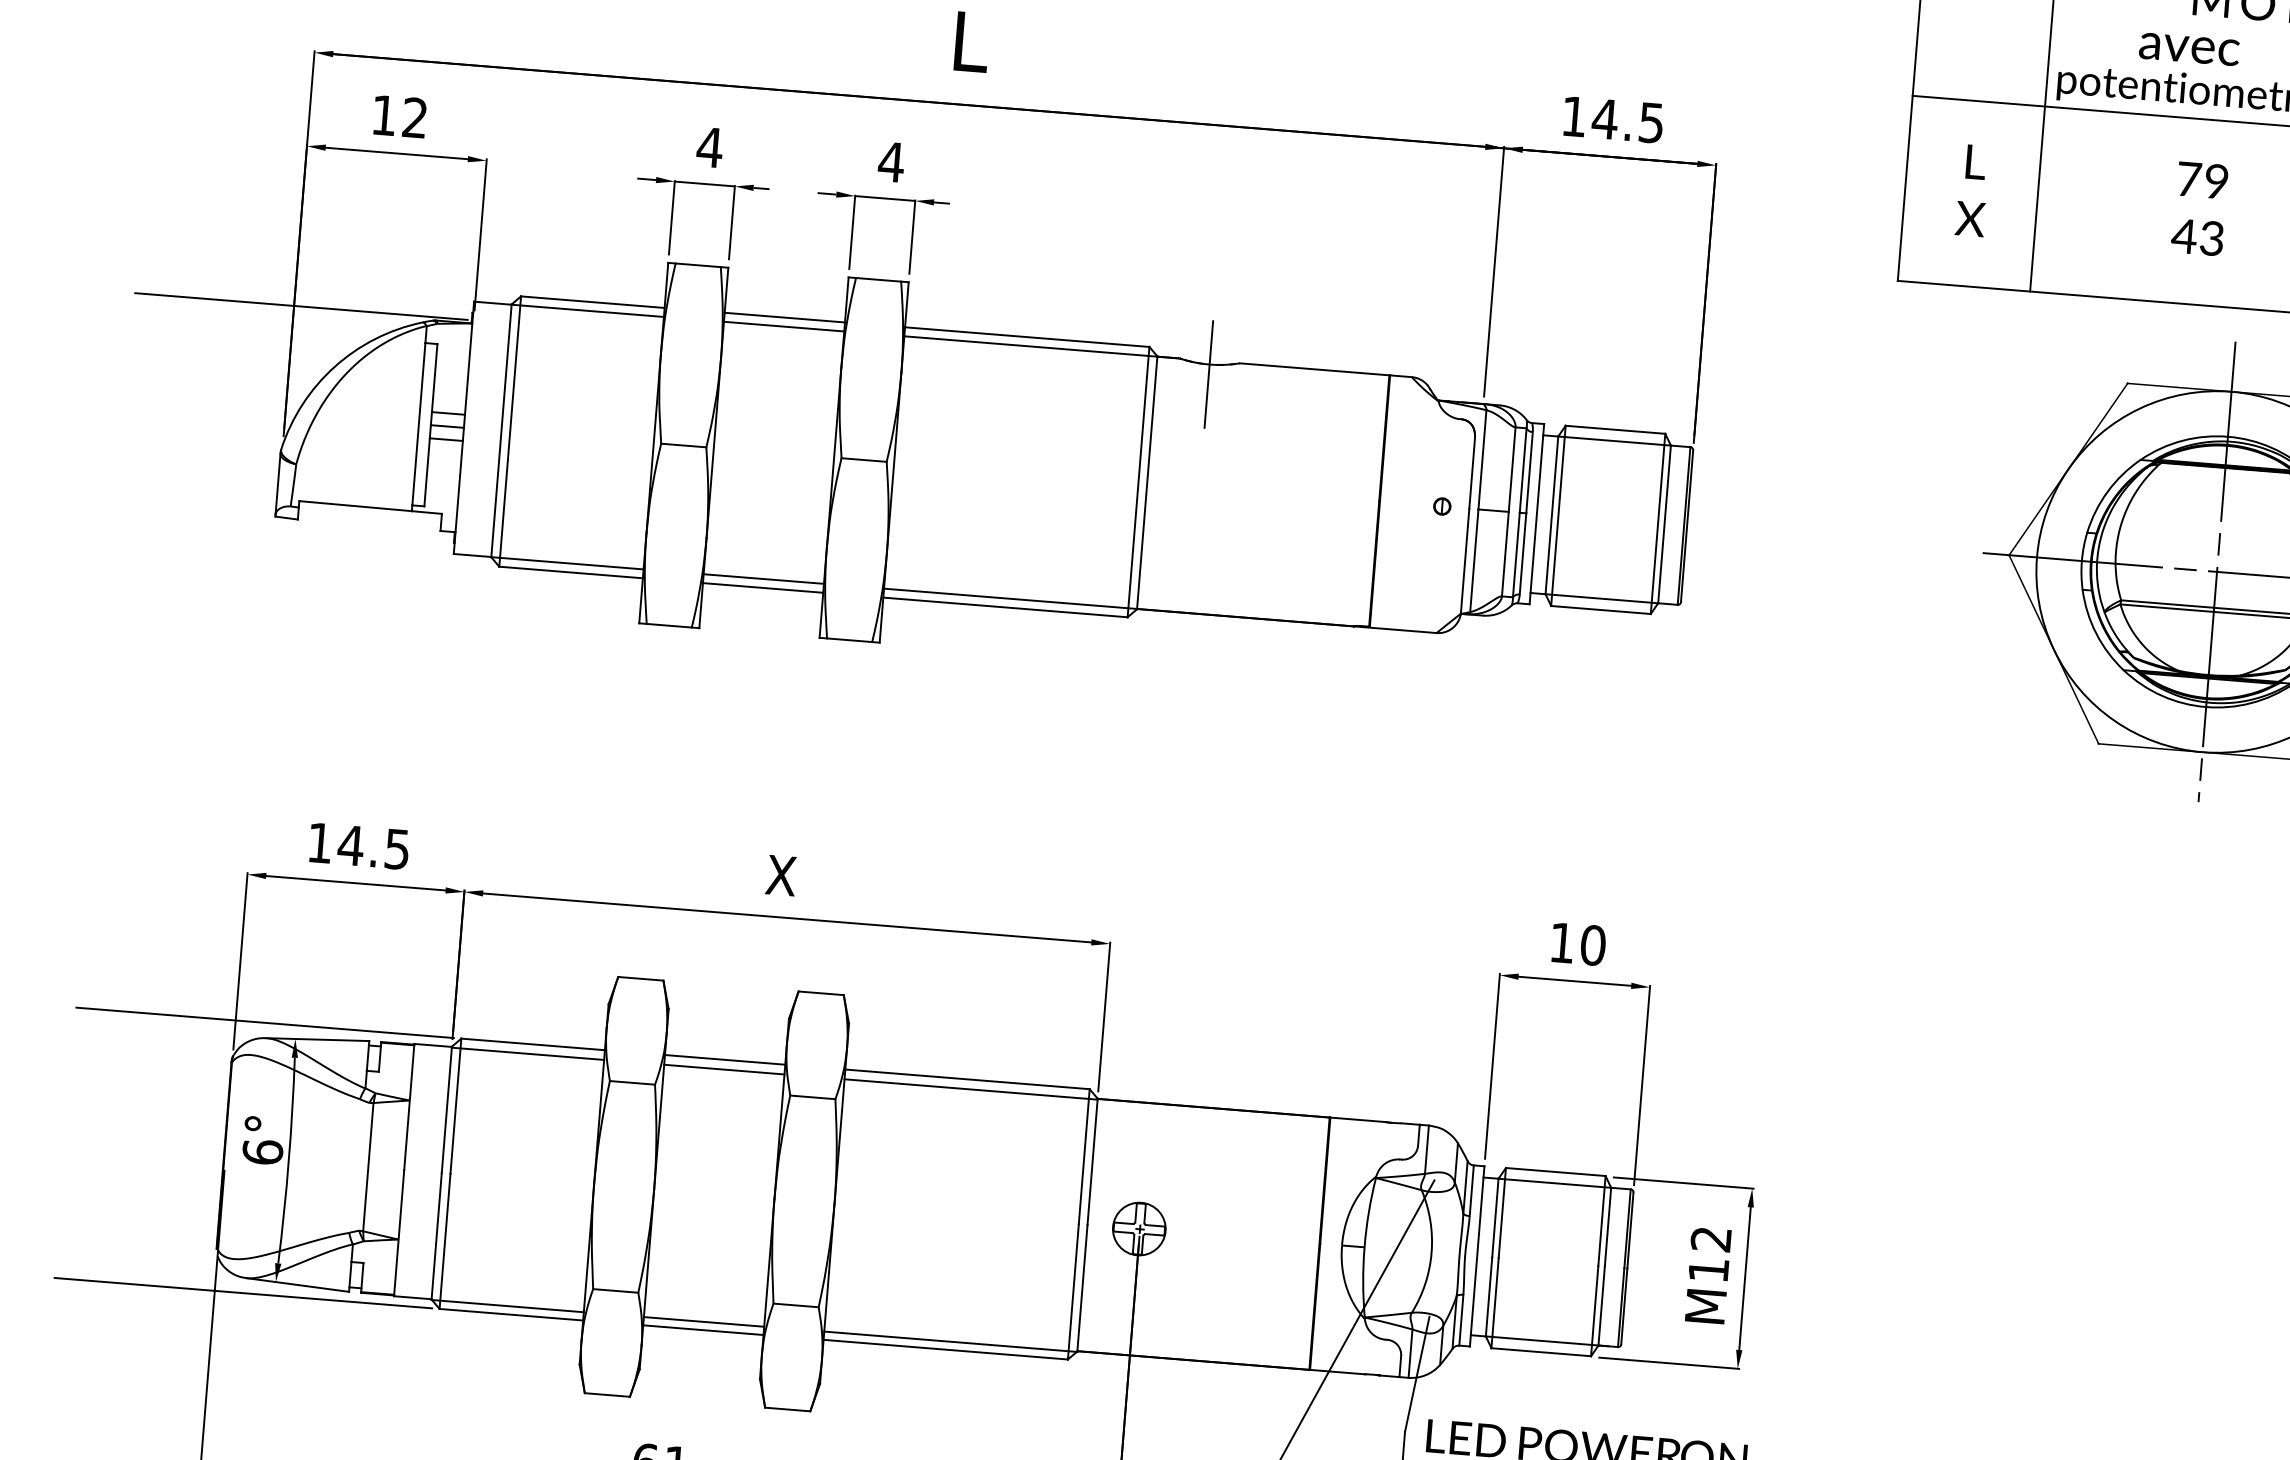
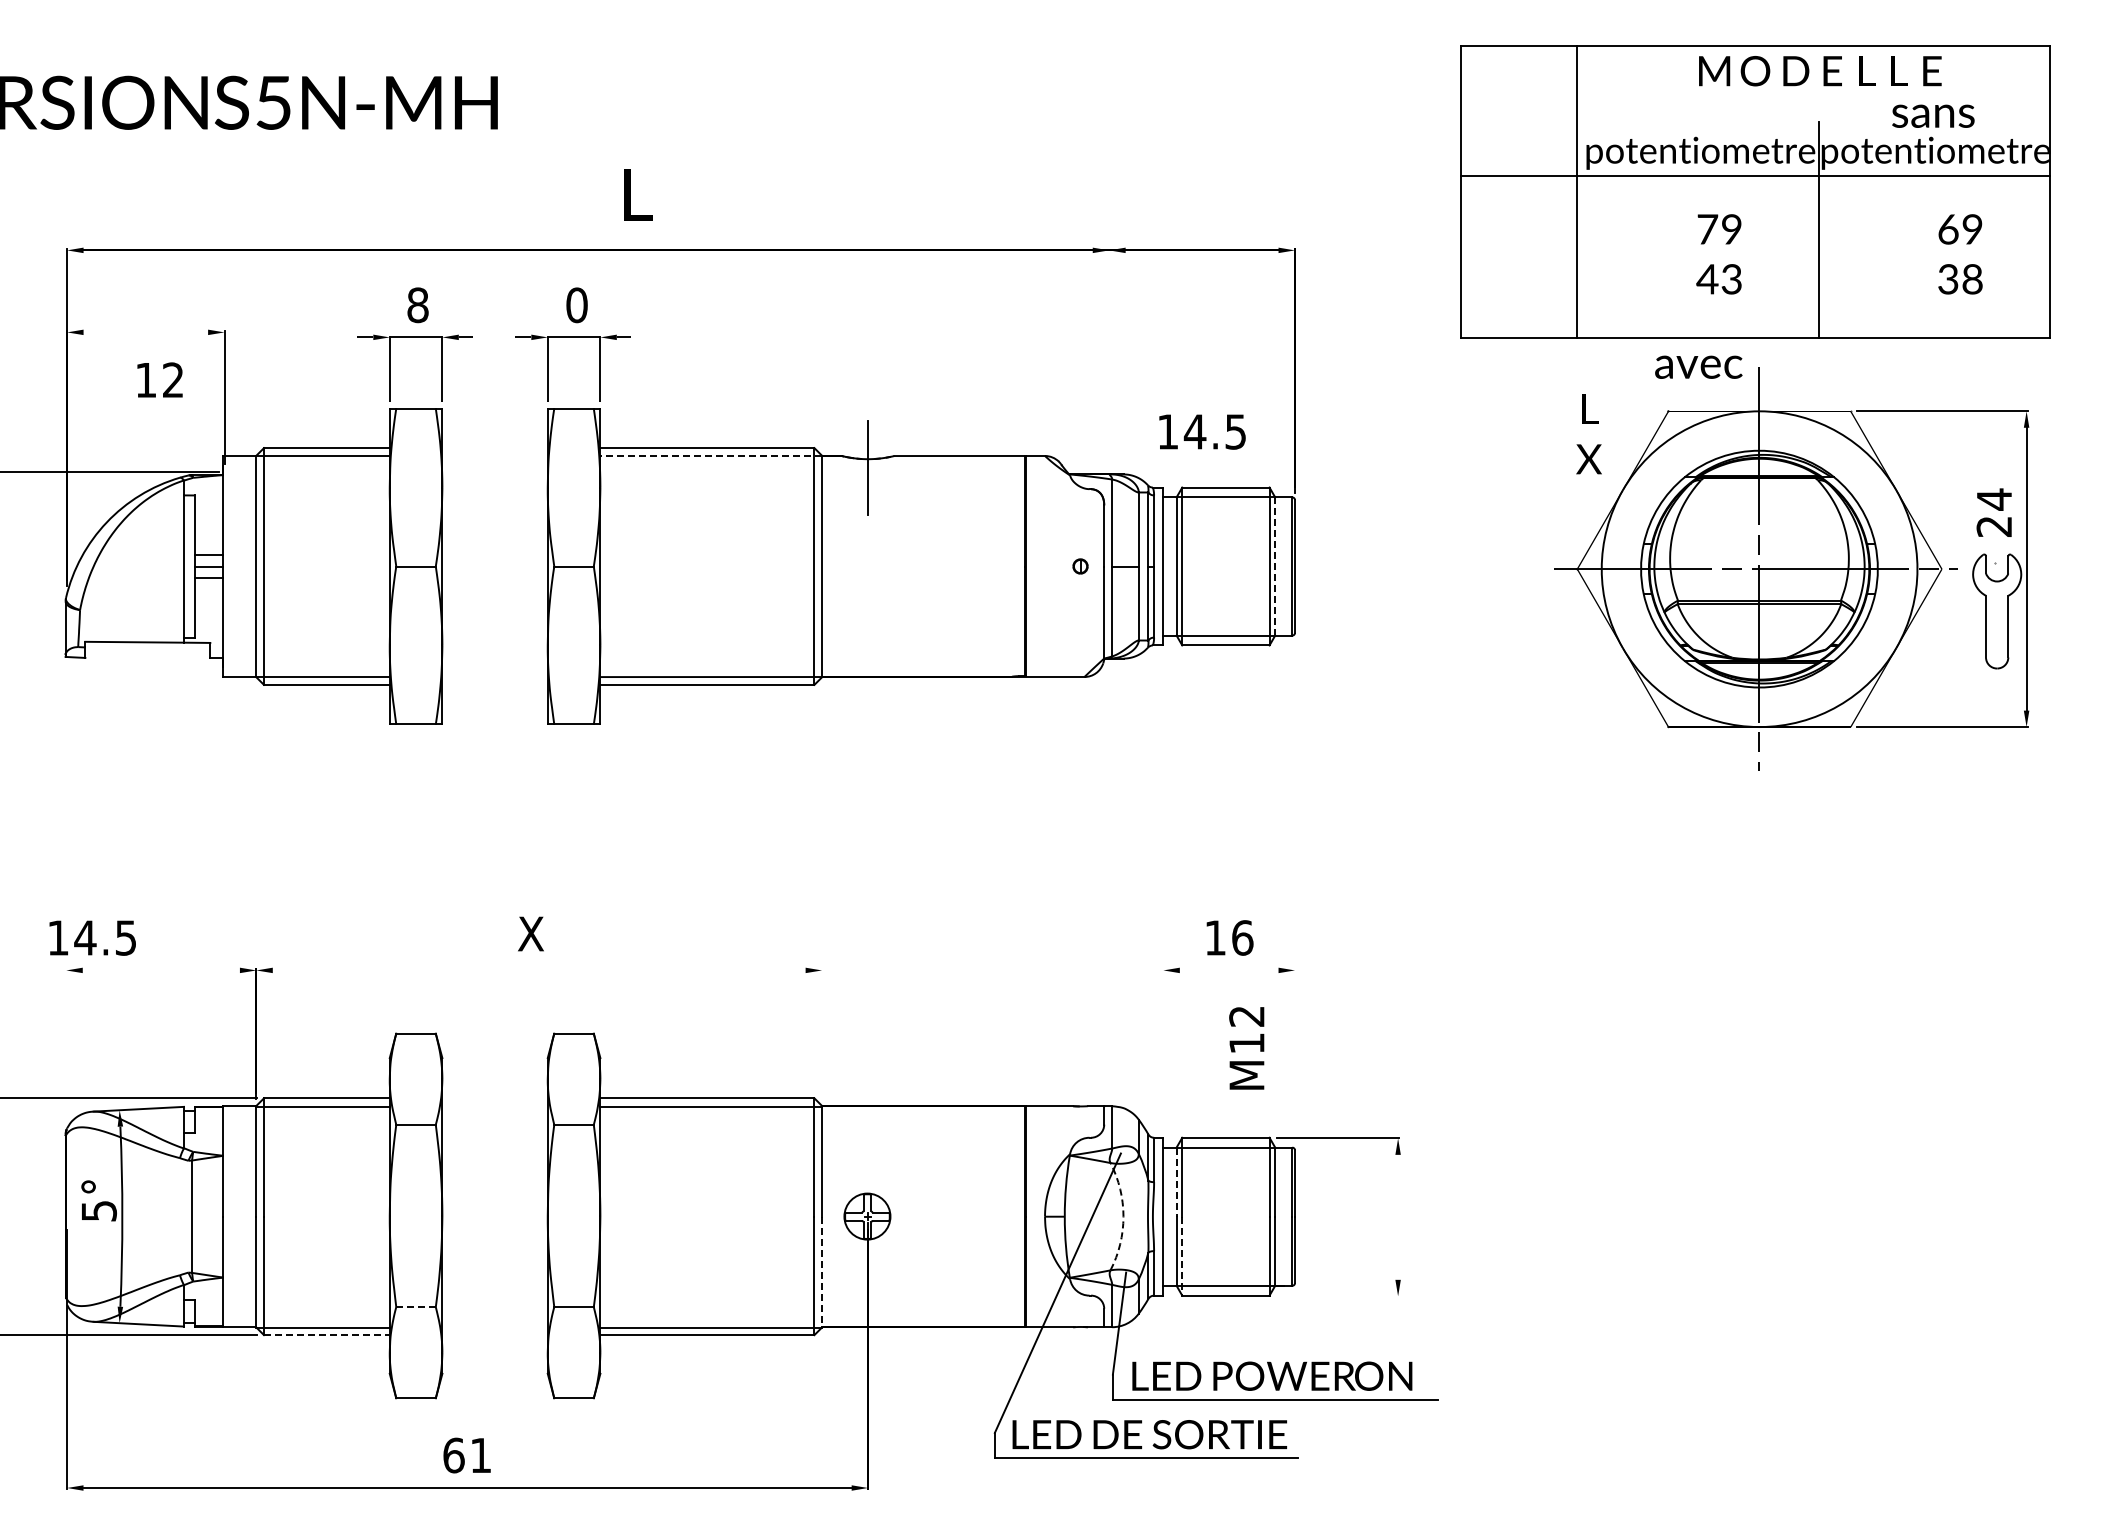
text: (2189, 48) -> (1698, 366), moved
text: (399, 115) -> (159, 379), moved
text: (1613, 119) -> (1202, 431), moved
text: (709, 147) -> (417, 305), 4 -> 8
line: (396, 153) -> (145, 332), removed
text: (890, 162) -> (576, 305), 4 -> 0
text: (1972, 190) -> (1588, 434), moved
line: (1494, 271) -> (1109, 358), removed
line: (784, 318) -> (494, 448), removed
line: (783, 327) -> (494, 456), removed
line: (1031, 347) -> (711, 456), solid -> dashed
line: (1664, 524) -> (1275, 566), solid -> dashed
line: (763, 579) -> (494, 677), removed
line: (762, 587) -> (494, 684), removed
text: (359, 845) -> (92, 937), moved
line: (354, 883) -> (160, 970), removed
line: (786, 917) -> (538, 970), removed
text: (1593, 944) -> (1242, 937), 10 -> 16
line: (240, 961) -> (66, 1046), removed
line: (1574, 981) -> (1228, 970), removed
line: (1104, 1017) -> (822, 1034), removed
line: (724, 1060) -> (494, 1098), removed
line: (1492, 1066) -> (1163, 1050), removed
line: (723, 1069) -> (494, 1106), removed
line: (1641, 1085) -> (1294, 1056), removed
text: (262, 1151) -> (98, 1210), 6° -> 5°
line: (1495, 1218) -> (1176, 1182), solid -> dashed
arc: (1431, 1252) -> (1123, 1216), solid -> dashed
text: (1707, 1275) -> (1246, 1048), moved
line: (1745, 1277) -> (1398, 1216), removed
line: (1082, 1288) -> (822, 1272), solid -> dashed
line: (616, 1291) -> (416, 1307), solid -> dashed
line: (1495, 1303) -> (1182, 1256), solid -> dashed
line: (510, 1315) -> (326, 1335), solid -> dashed
line: (703, 1321) -> (494, 1327), removed
line: (702, 1330) -> (494, 1335), removed
line: (1668, 1363) -> (1337, 1296), removed

